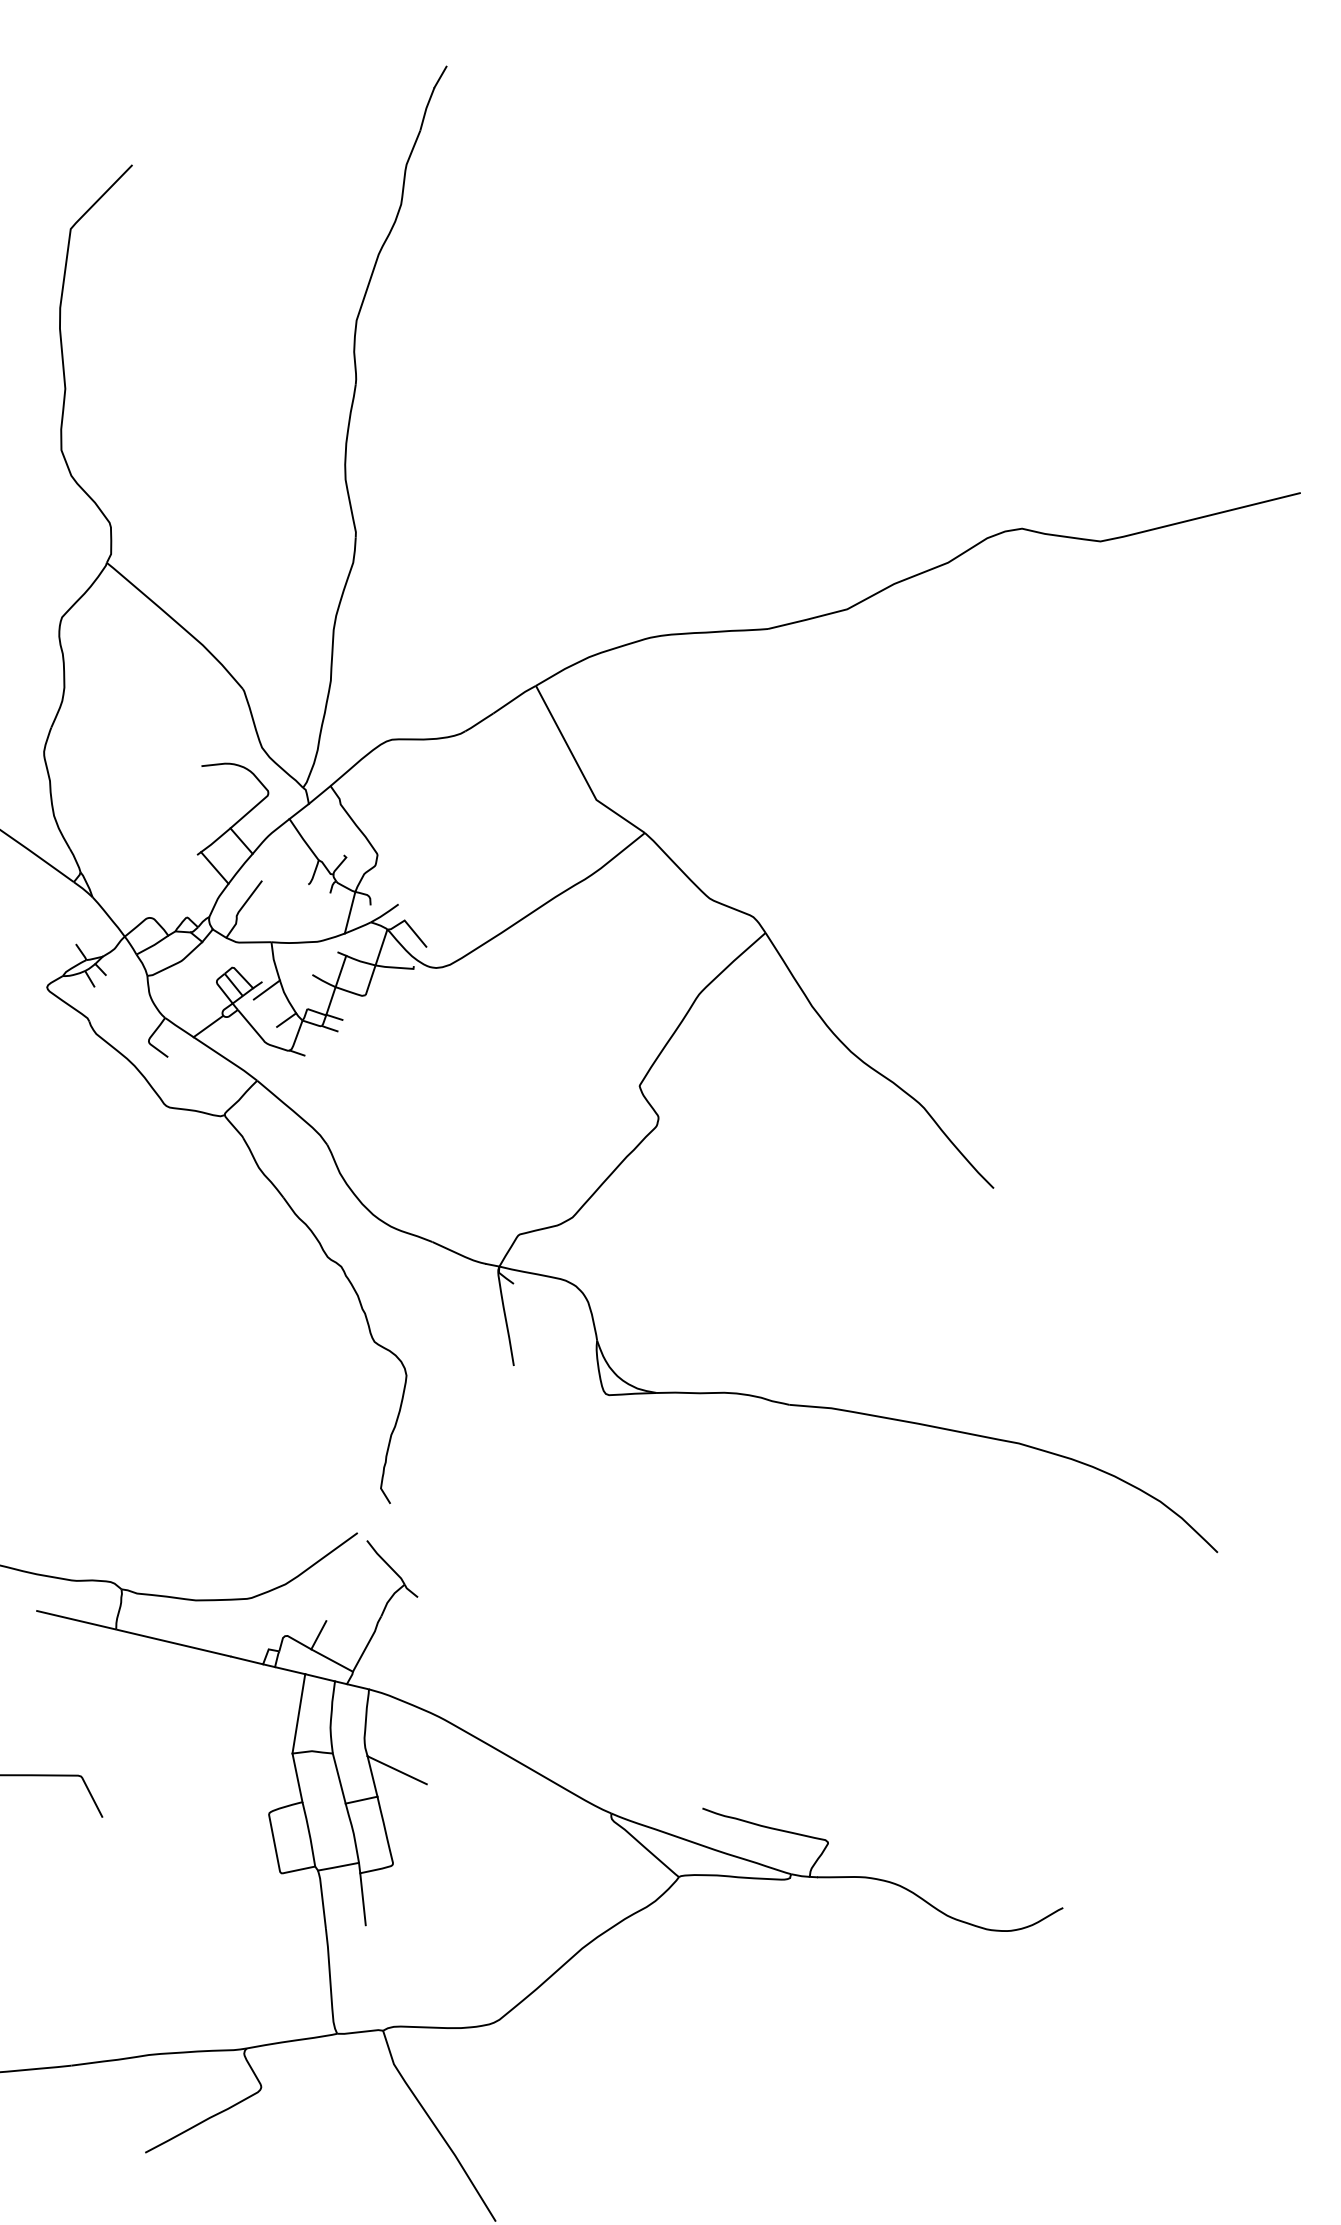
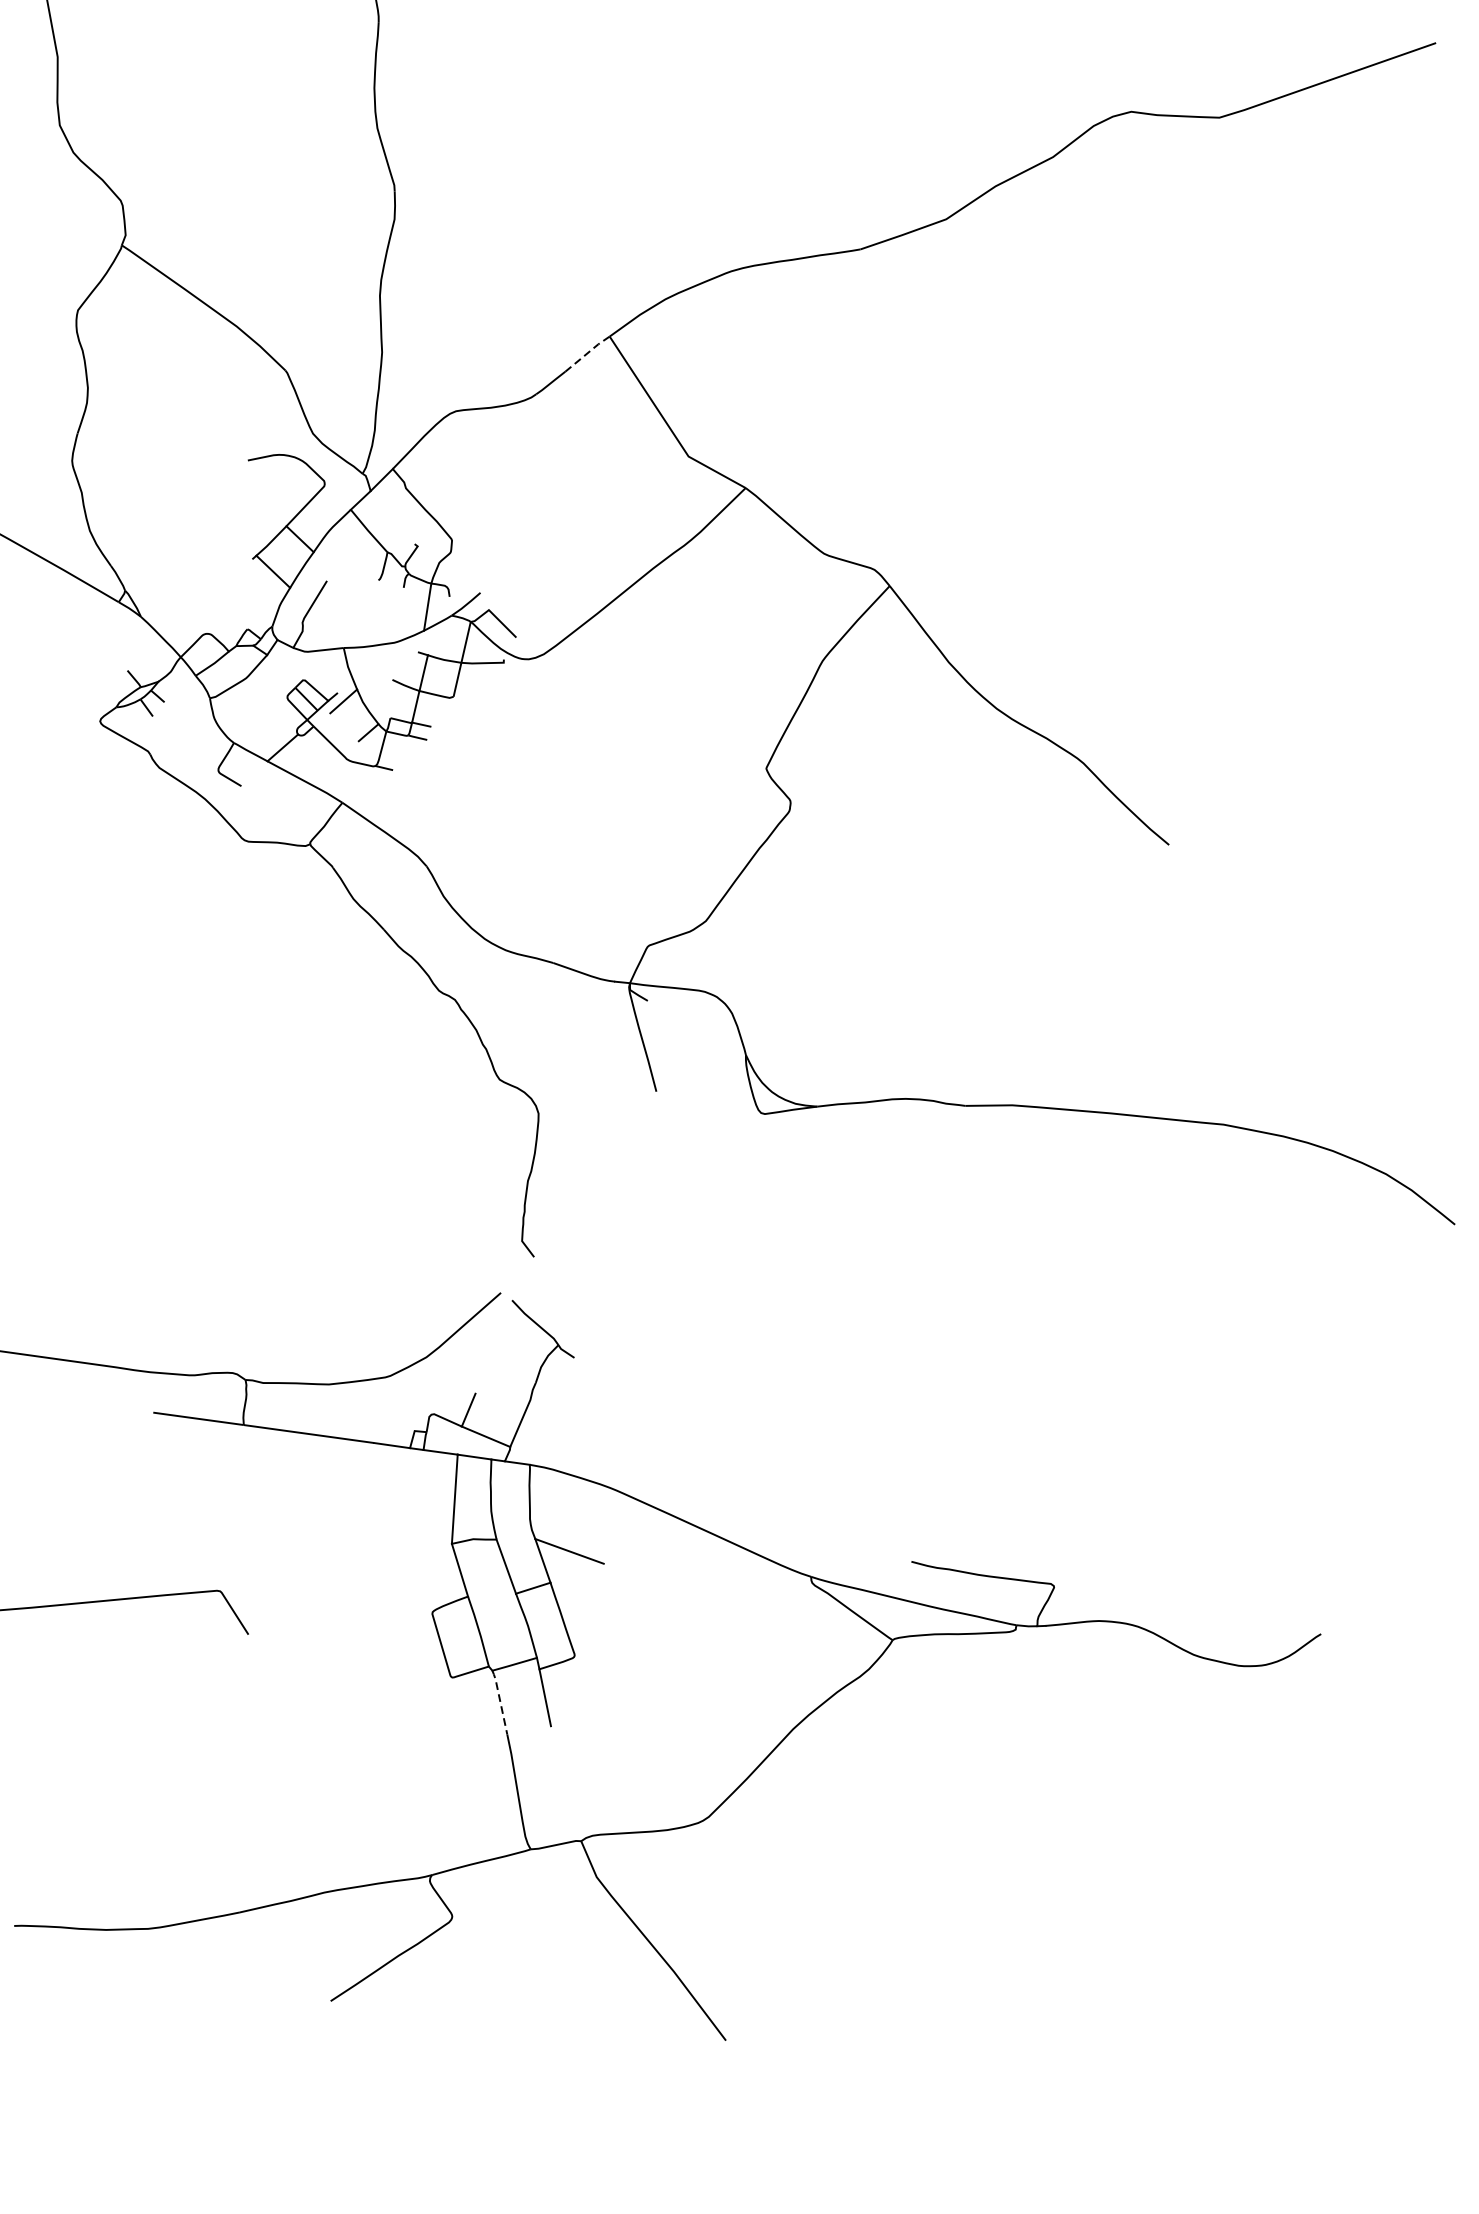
line: (514, 698) -> (587, 352), solid -> dashed
line: (322, 1898) -> (500, 1701), solid -> dashed

